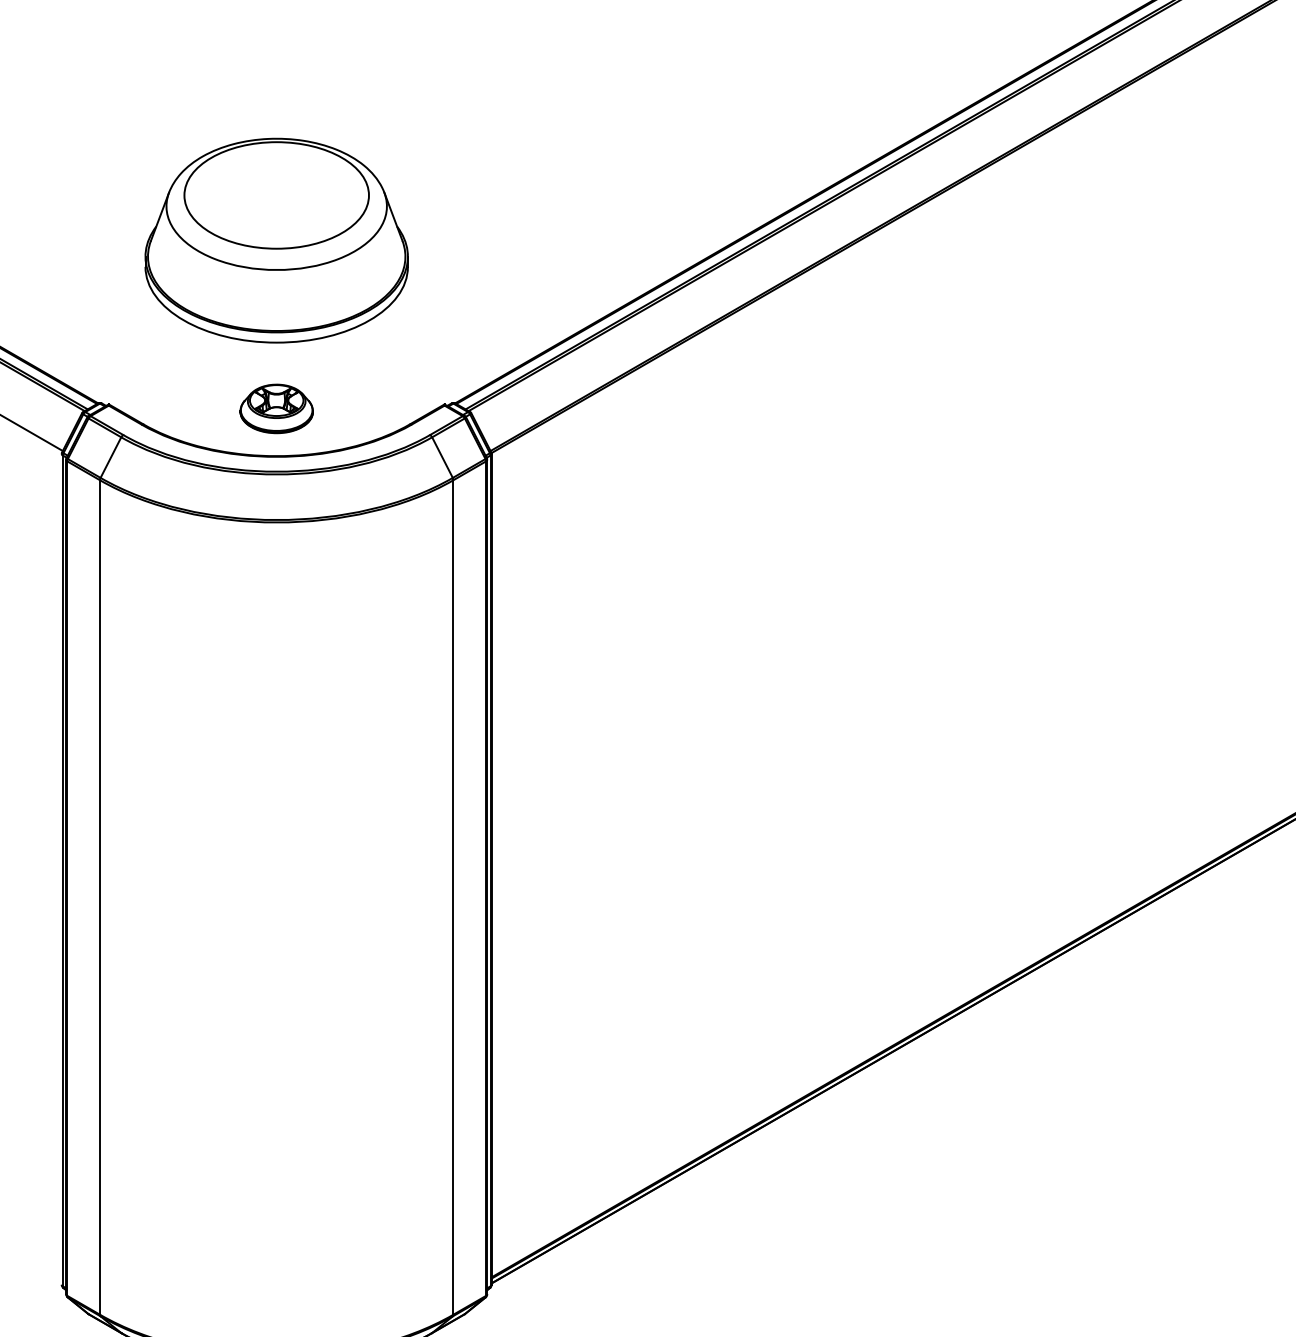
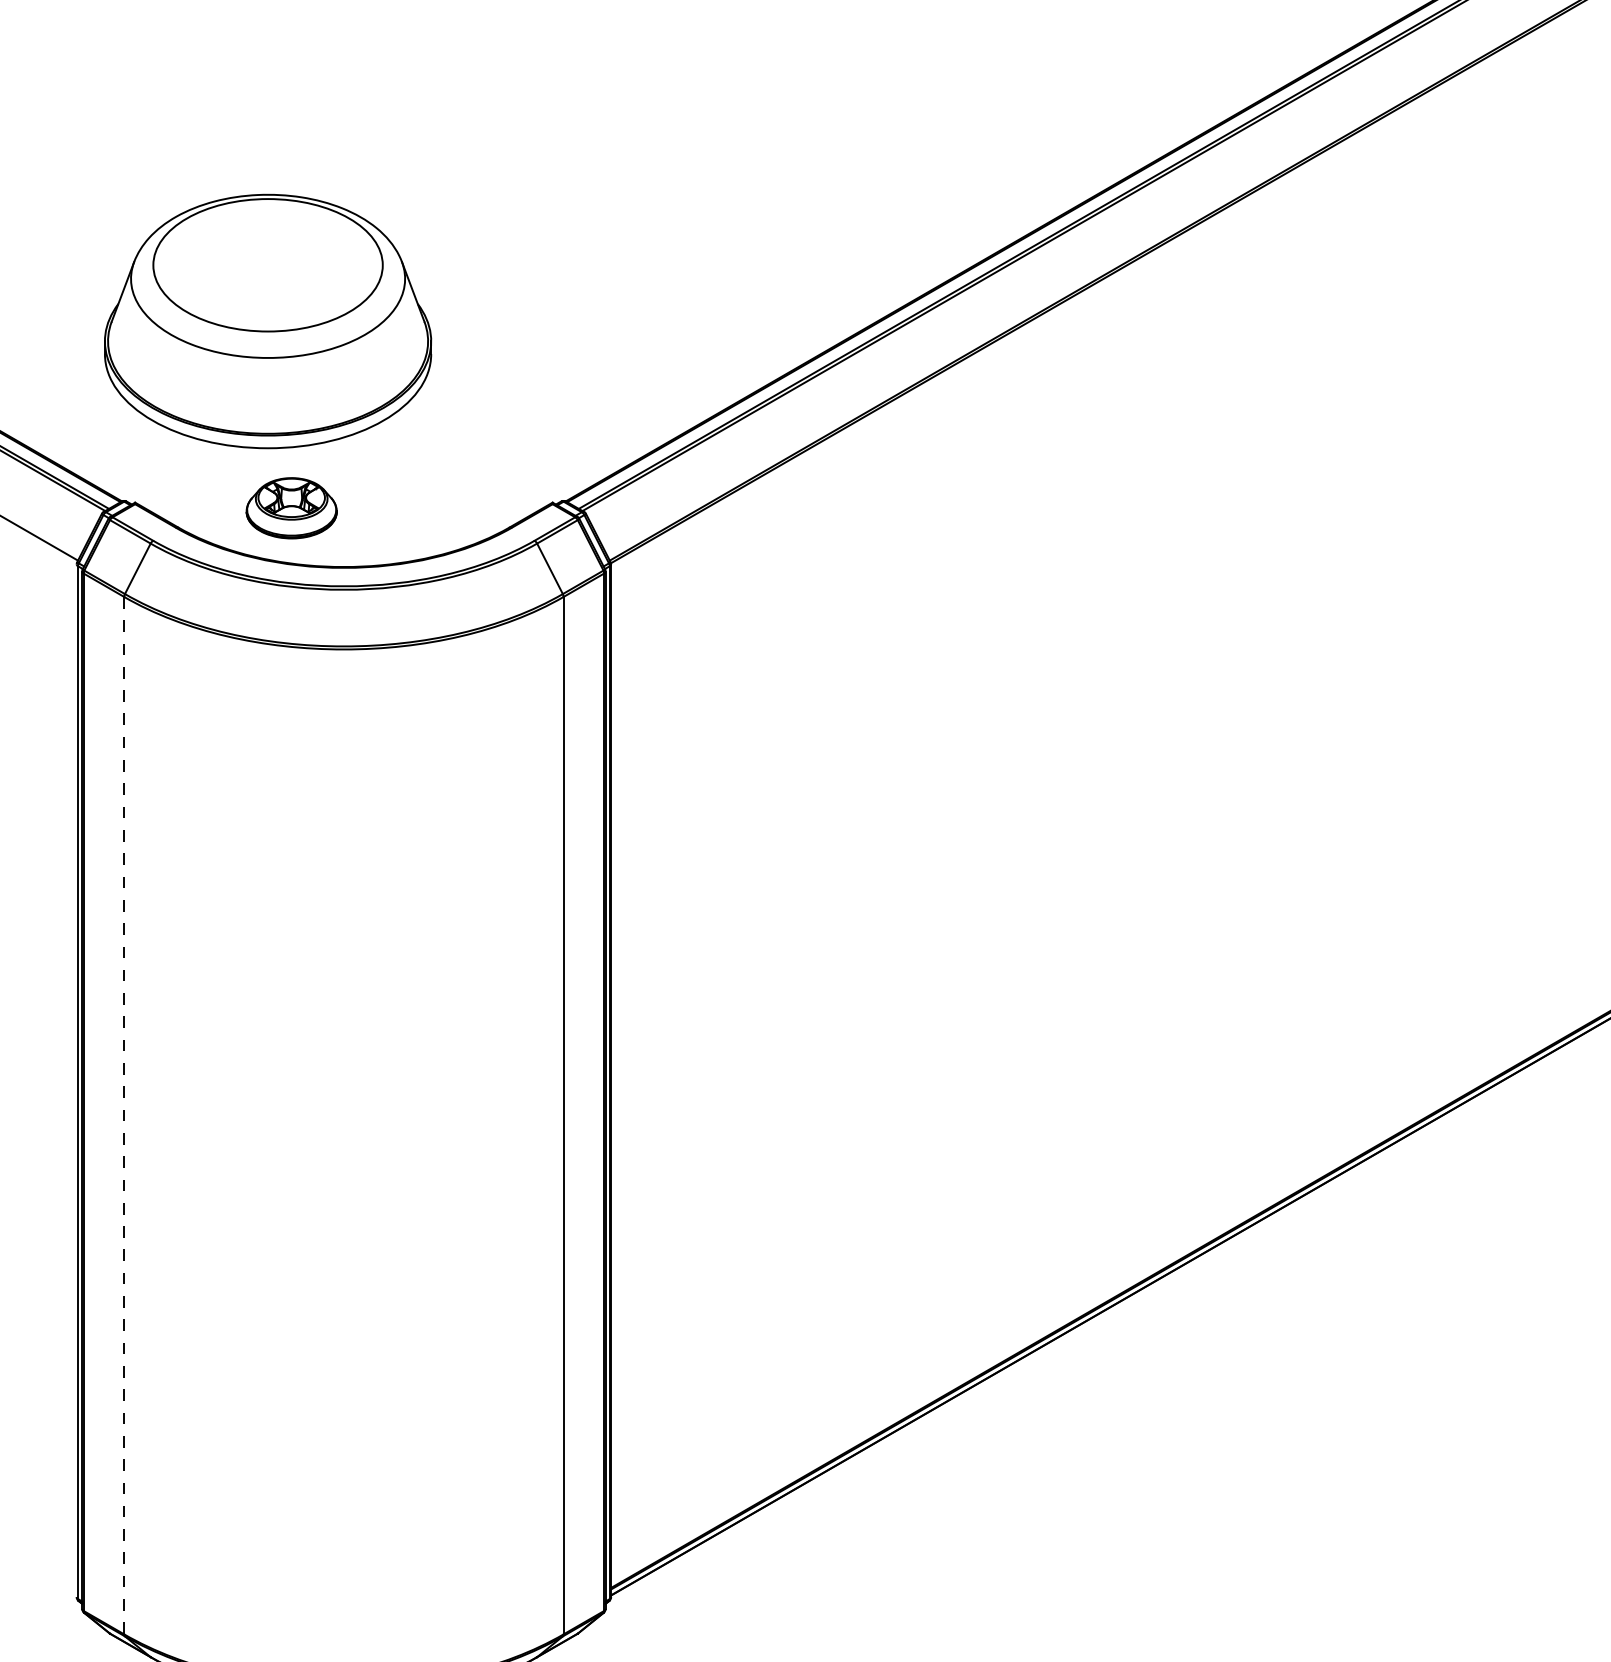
part: (276, 240) -> (267, 321), moved
part: (276, 408) -> (291, 507), moved
line: (99, 897) -> (123, 1115), solid -> dashed

